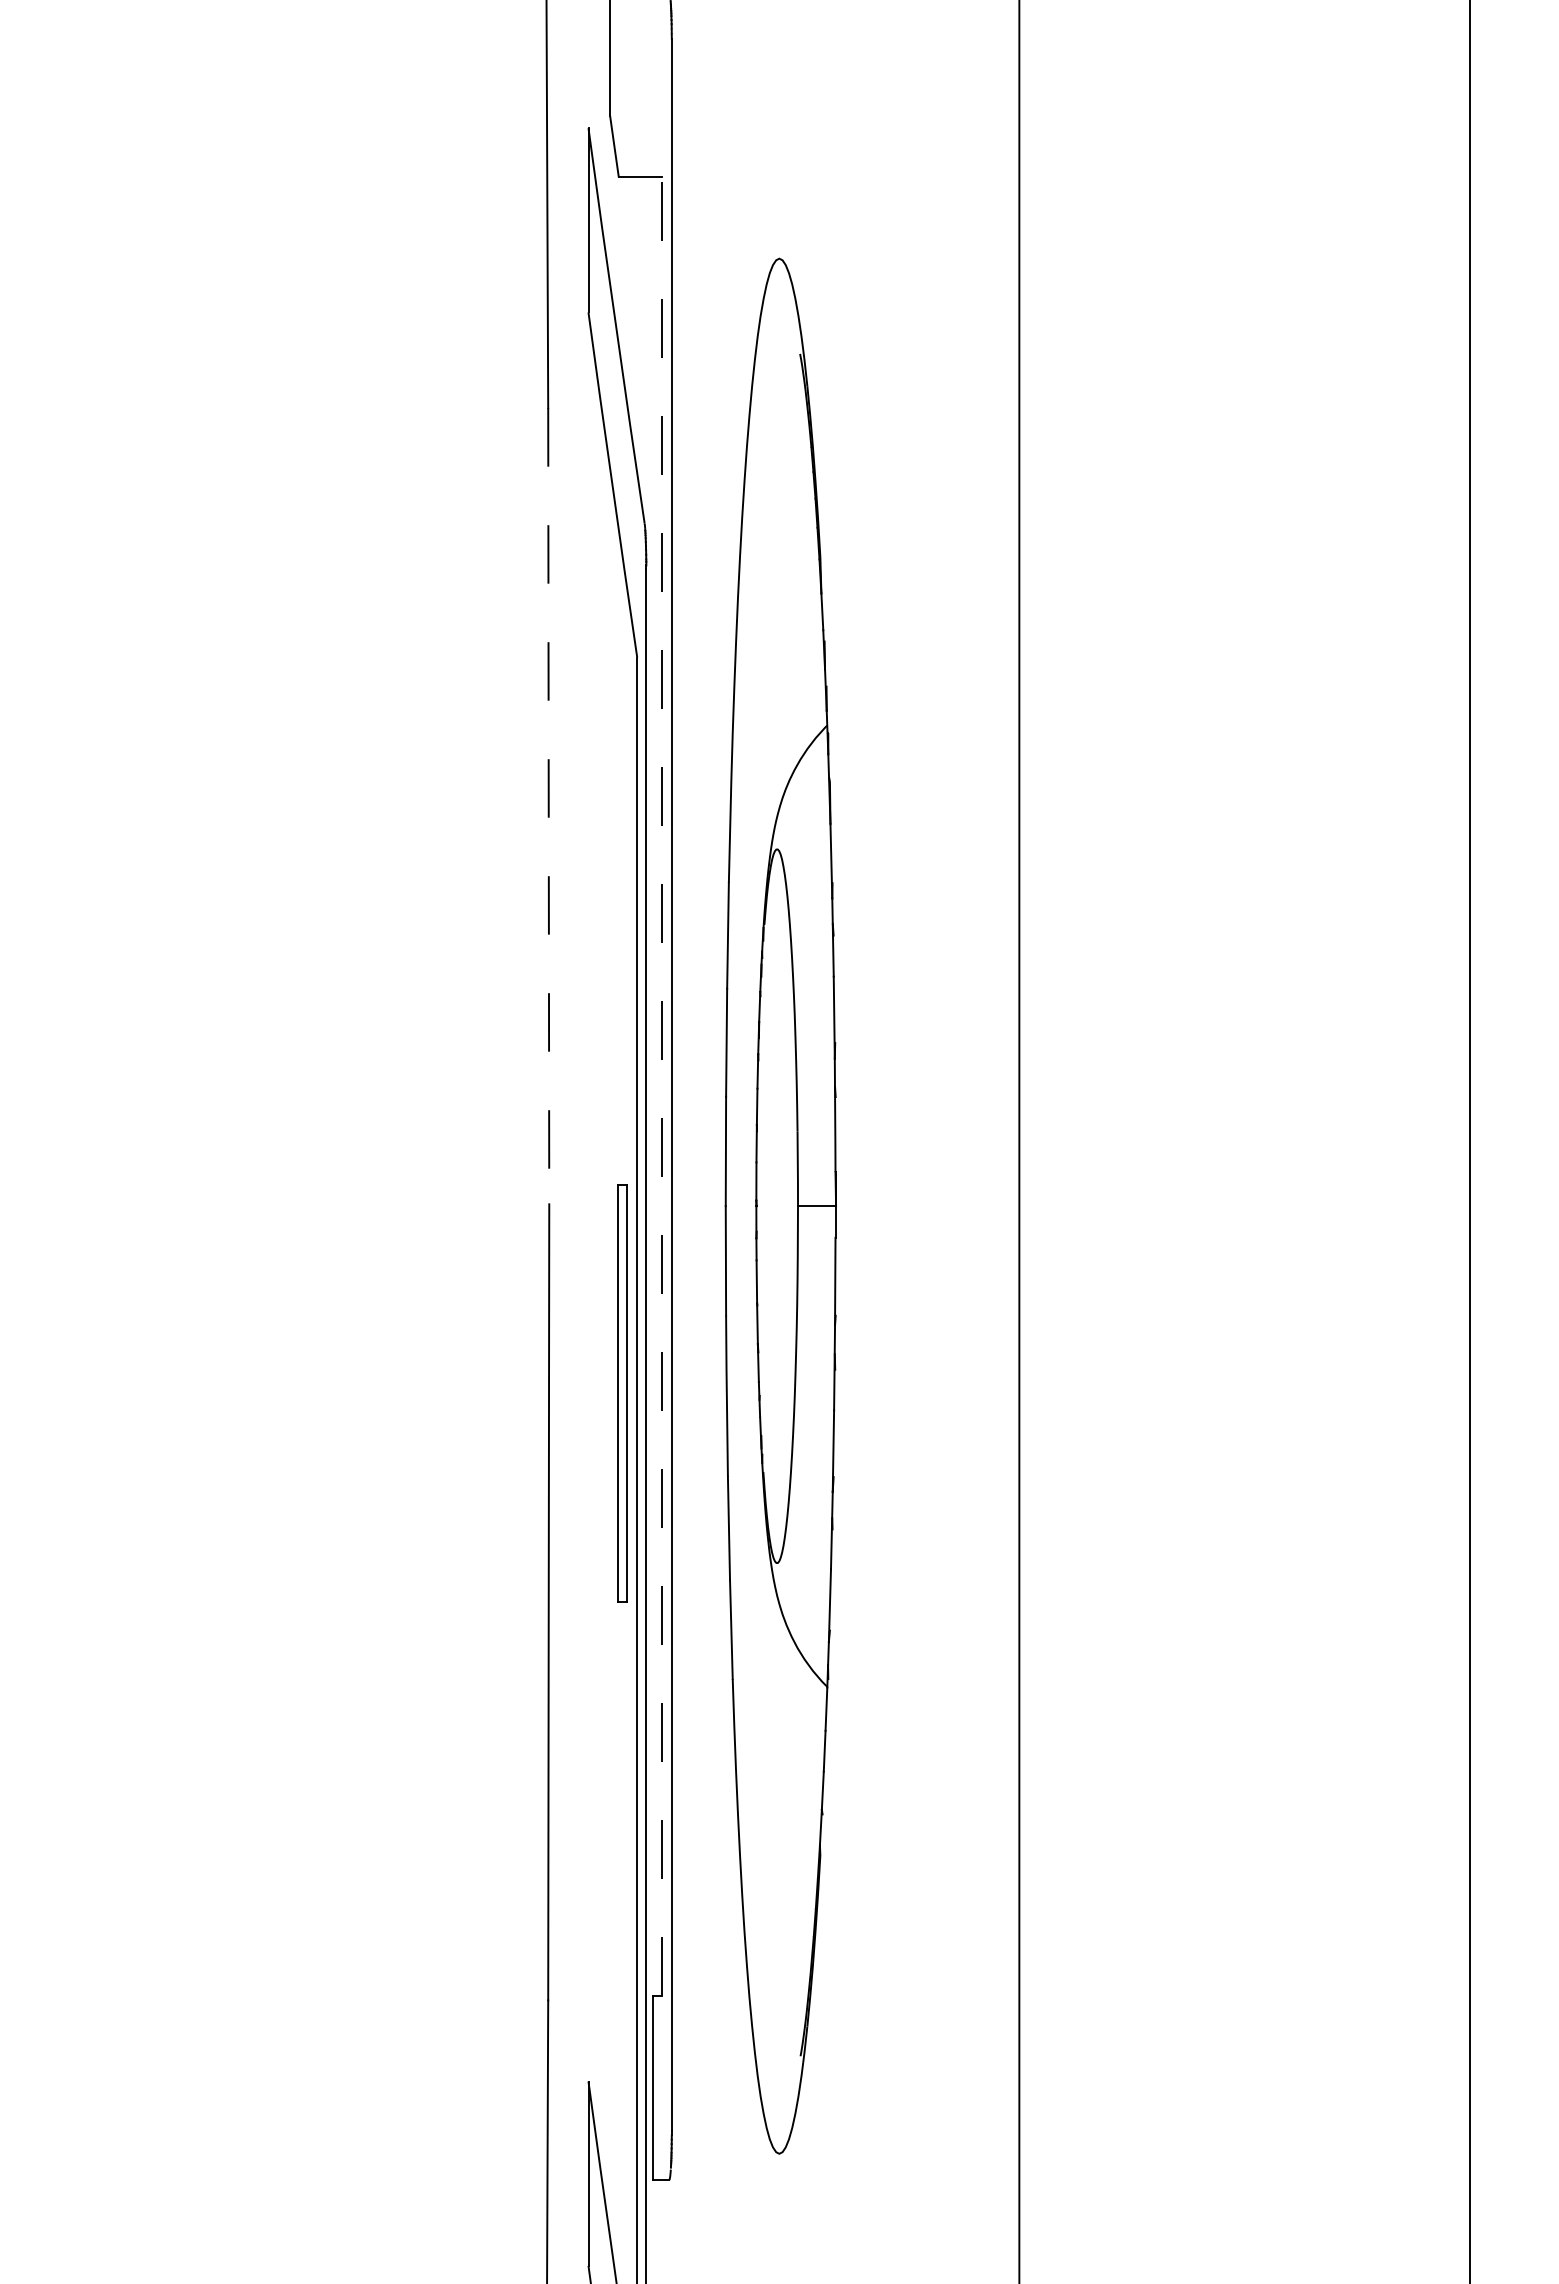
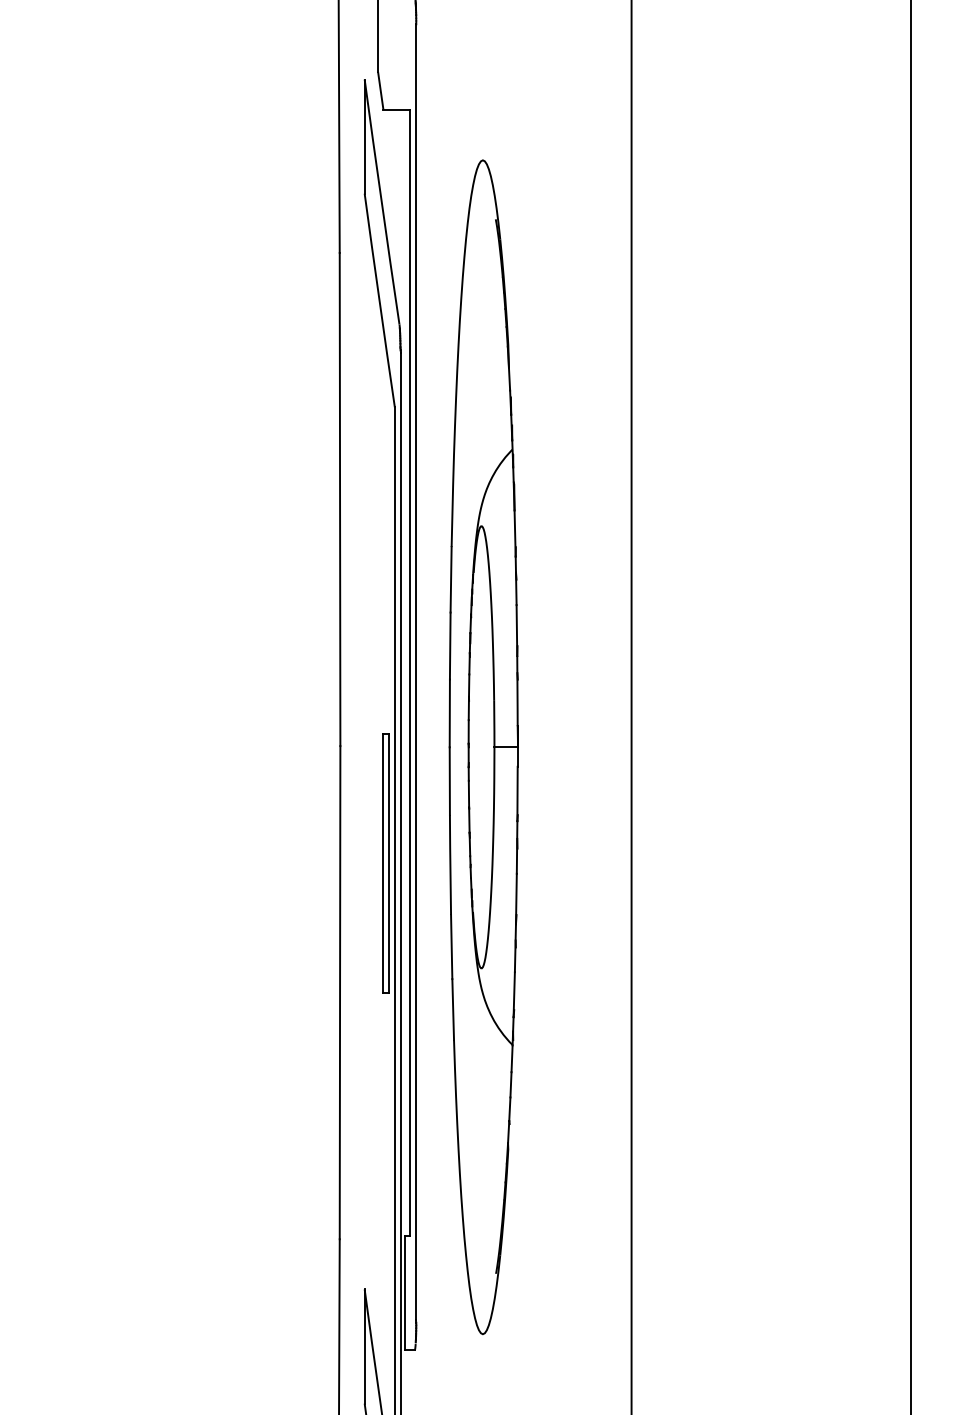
line: (549, 806) -> (340, 499), dashed -> solid
line: (662, 1085) -> (410, 672), dashed -> solid

